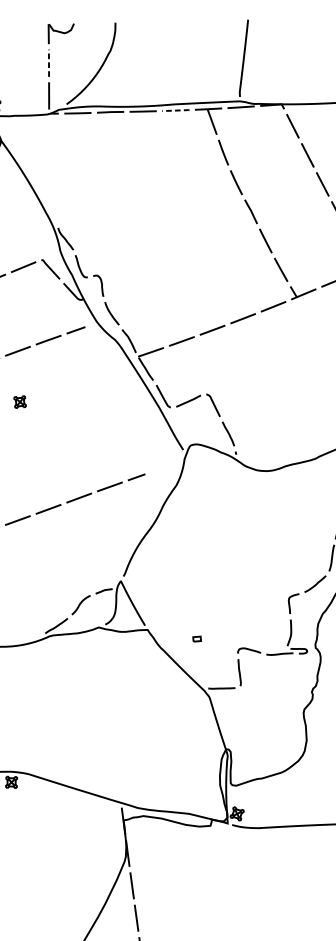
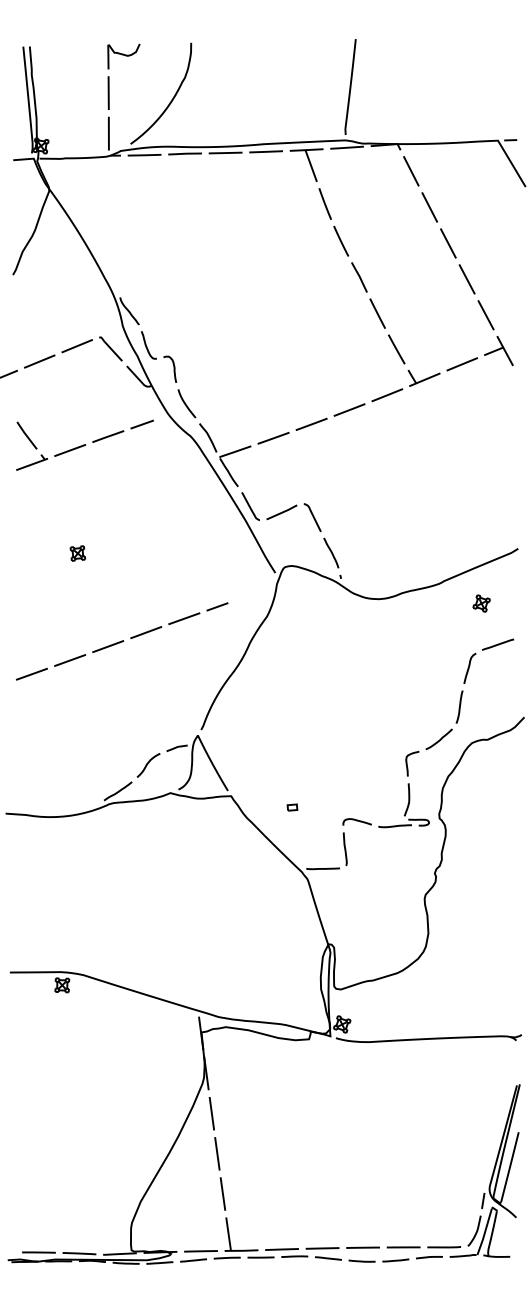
line: (48, 63) -> (108, 93), dashed -> solid
line: (175, 110) -> (265, 151), dashed -> solid
part: (19, 402) -> (77, 553), moved

